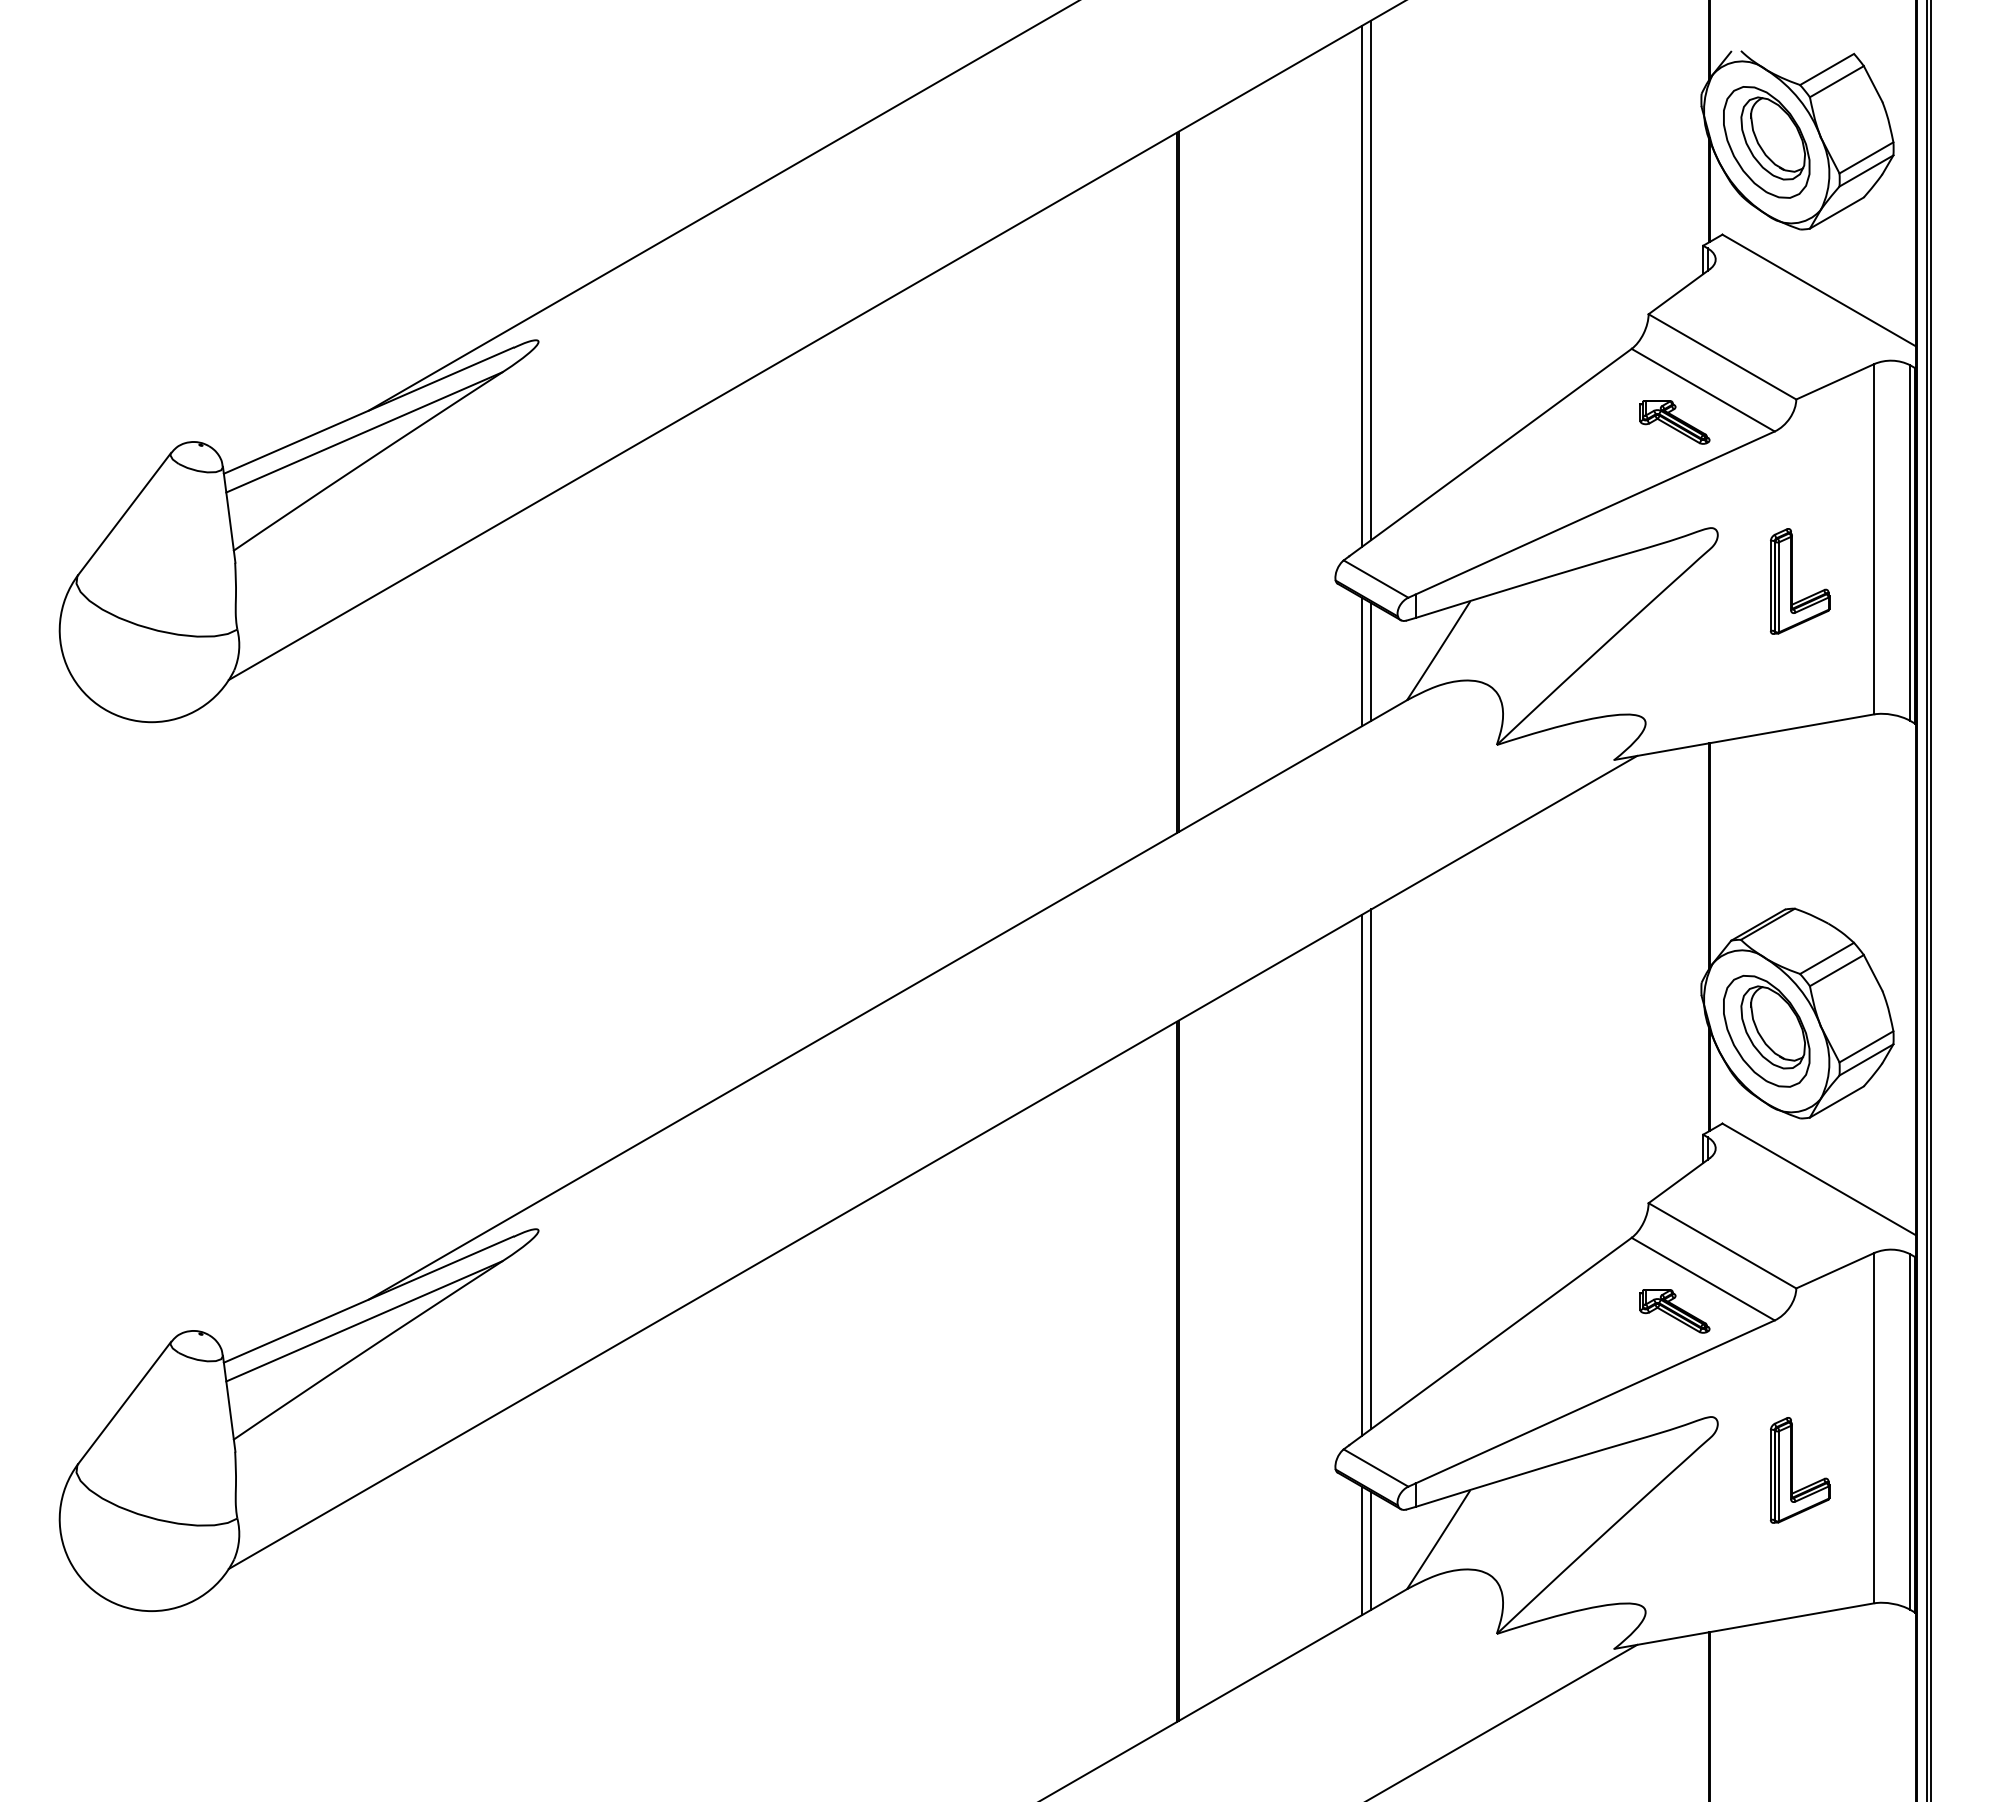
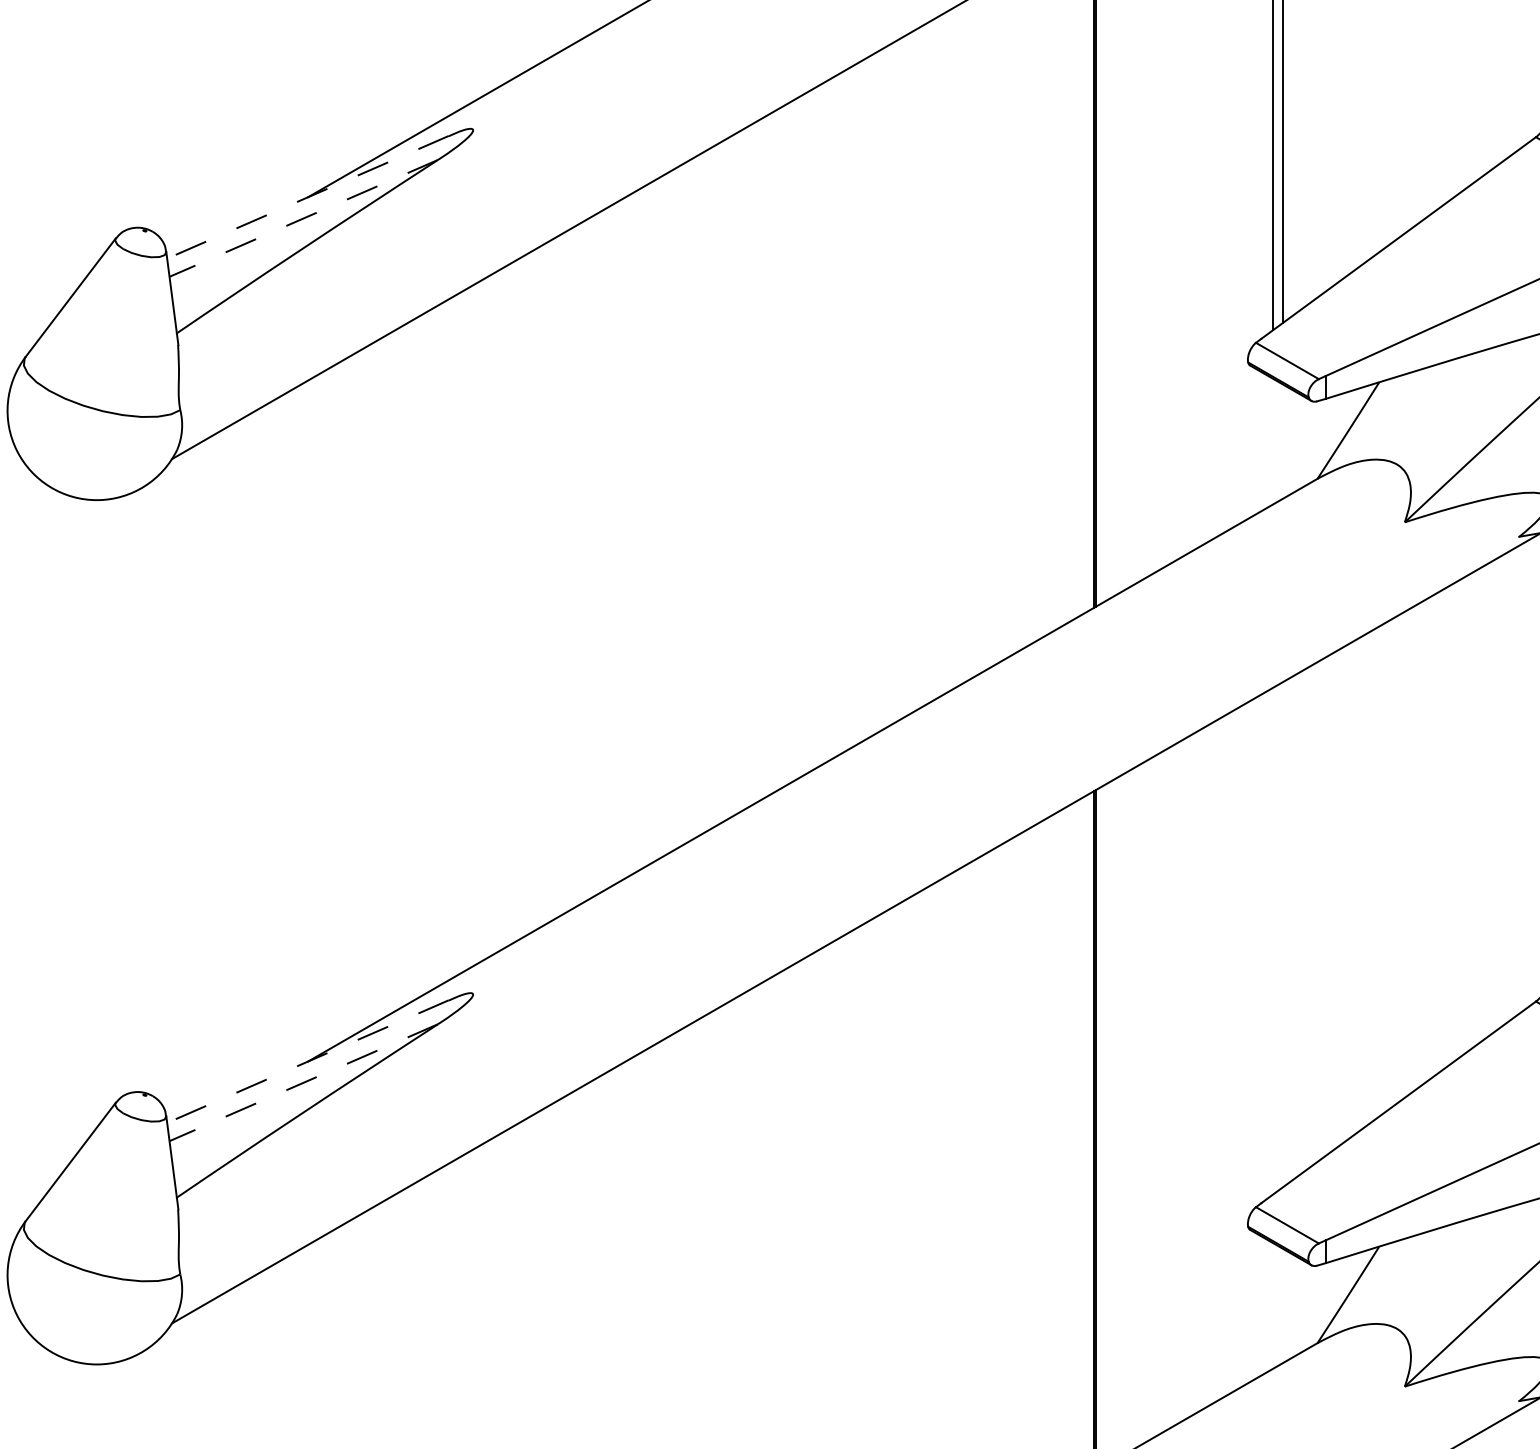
line: (368, 410) -> (307, 197), solid -> dashed
line: (364, 432) -> (303, 218), solid -> dashed
line: (1361, 661) -> (1273, 441), removed
line: (1371, 661) -> (1283, 441), removed
line: (1371, 1169) -> (1283, 935), removed
line: (1361, 1175) -> (1273, 940), removed
line: (368, 1299) -> (307, 1061), solid -> dashed
line: (364, 1321) -> (303, 1082), solid -> dashed
line: (1361, 1550) -> (1273, 1305), removed
line: (1371, 1550) -> (1283, 1305), removed

